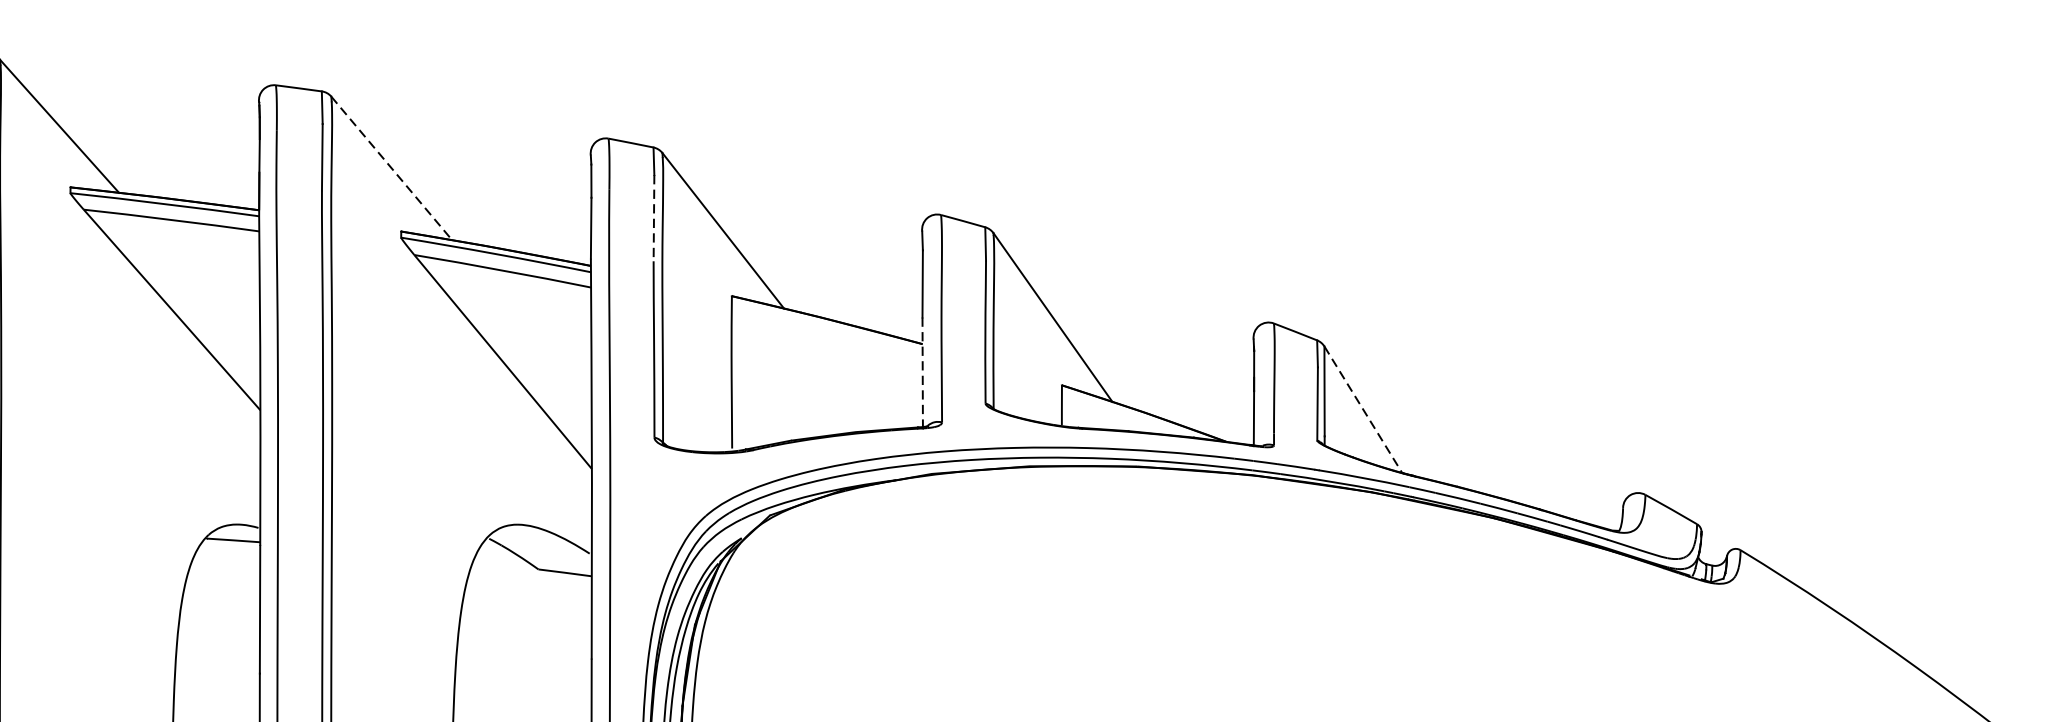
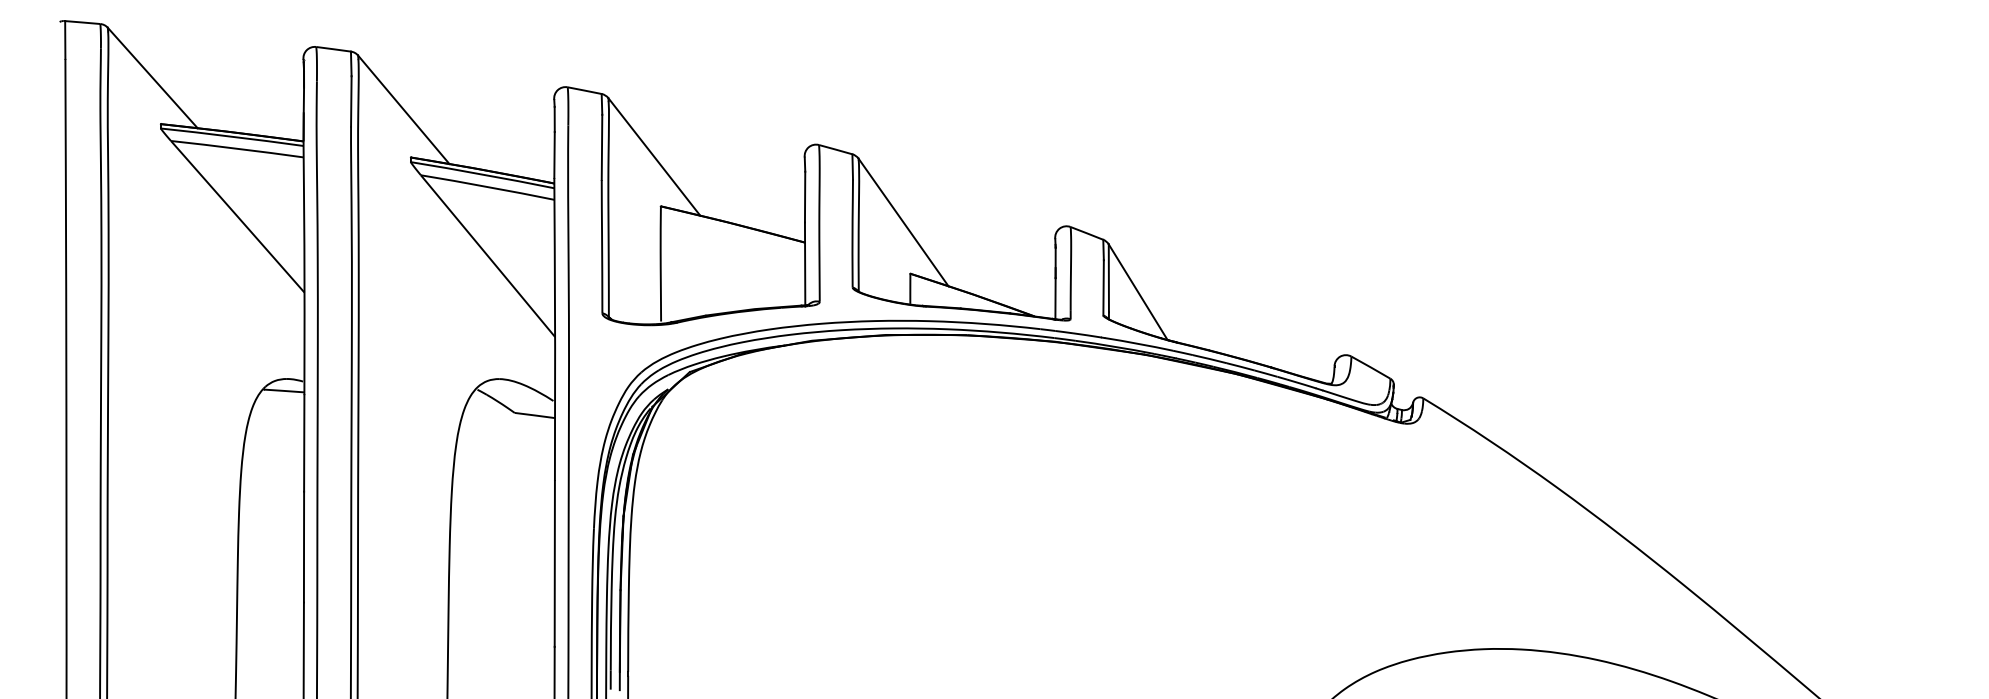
line: (391, 168) -> (403, 109), dashed -> solid
line: (654, 218) -> (602, 147), dashed -> solid
line: (923, 373) -> (805, 264), dashed -> solid
line: (1363, 410) -> (1138, 292), dashed -> solid

